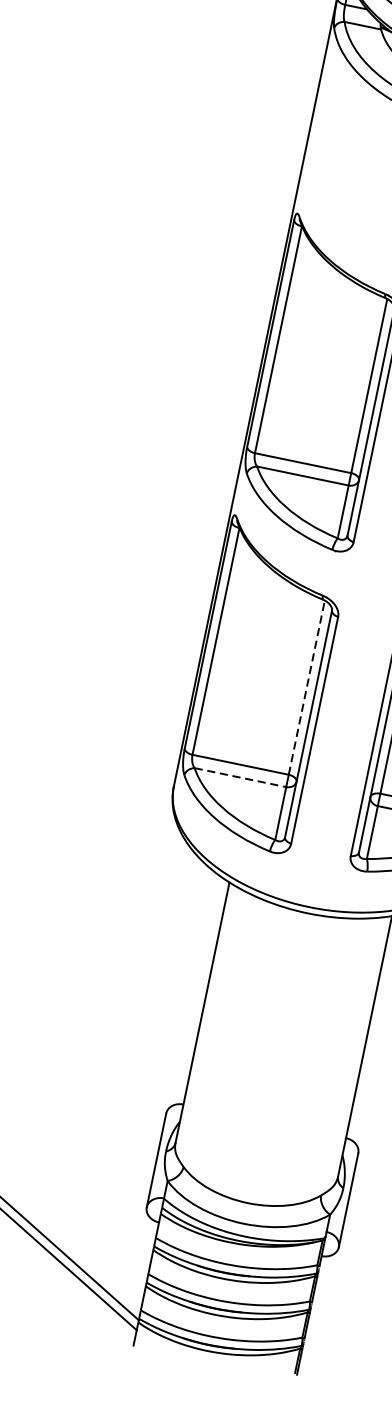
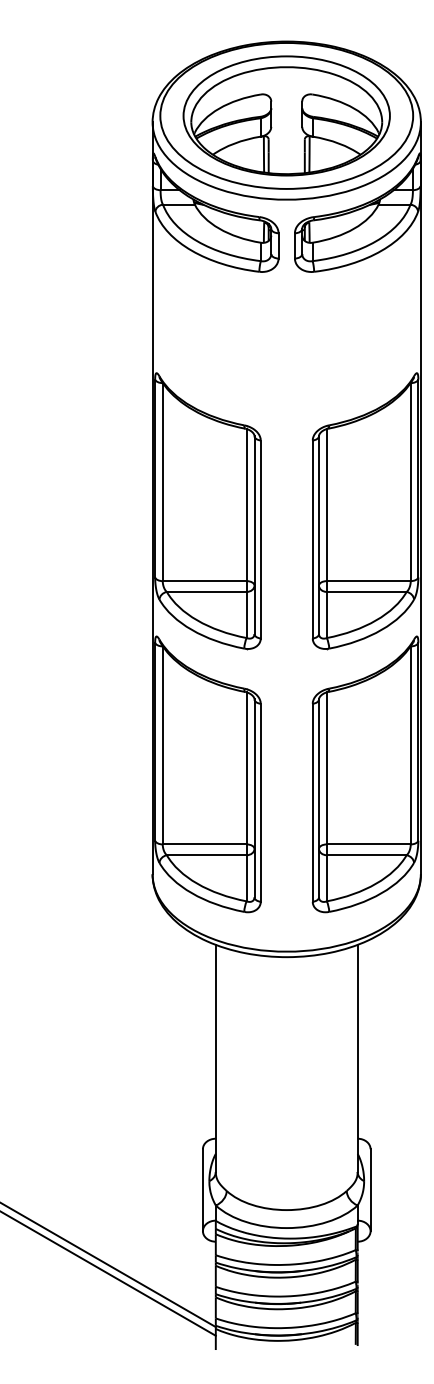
line: (306, 686) -> (246, 767), dashed -> solid
line: (240, 777) -> (206, 855), dashed -> solid

